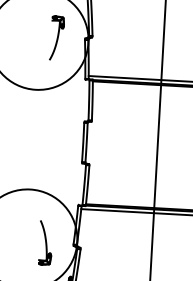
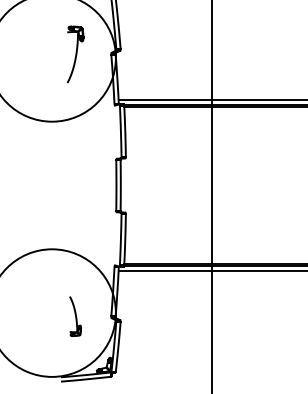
part: (45, 243) -> (75, 316), size x0.7

